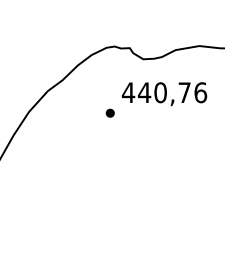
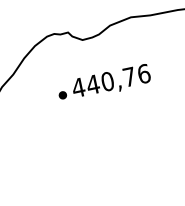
text: (164, 94) -> (111, 82), moved

